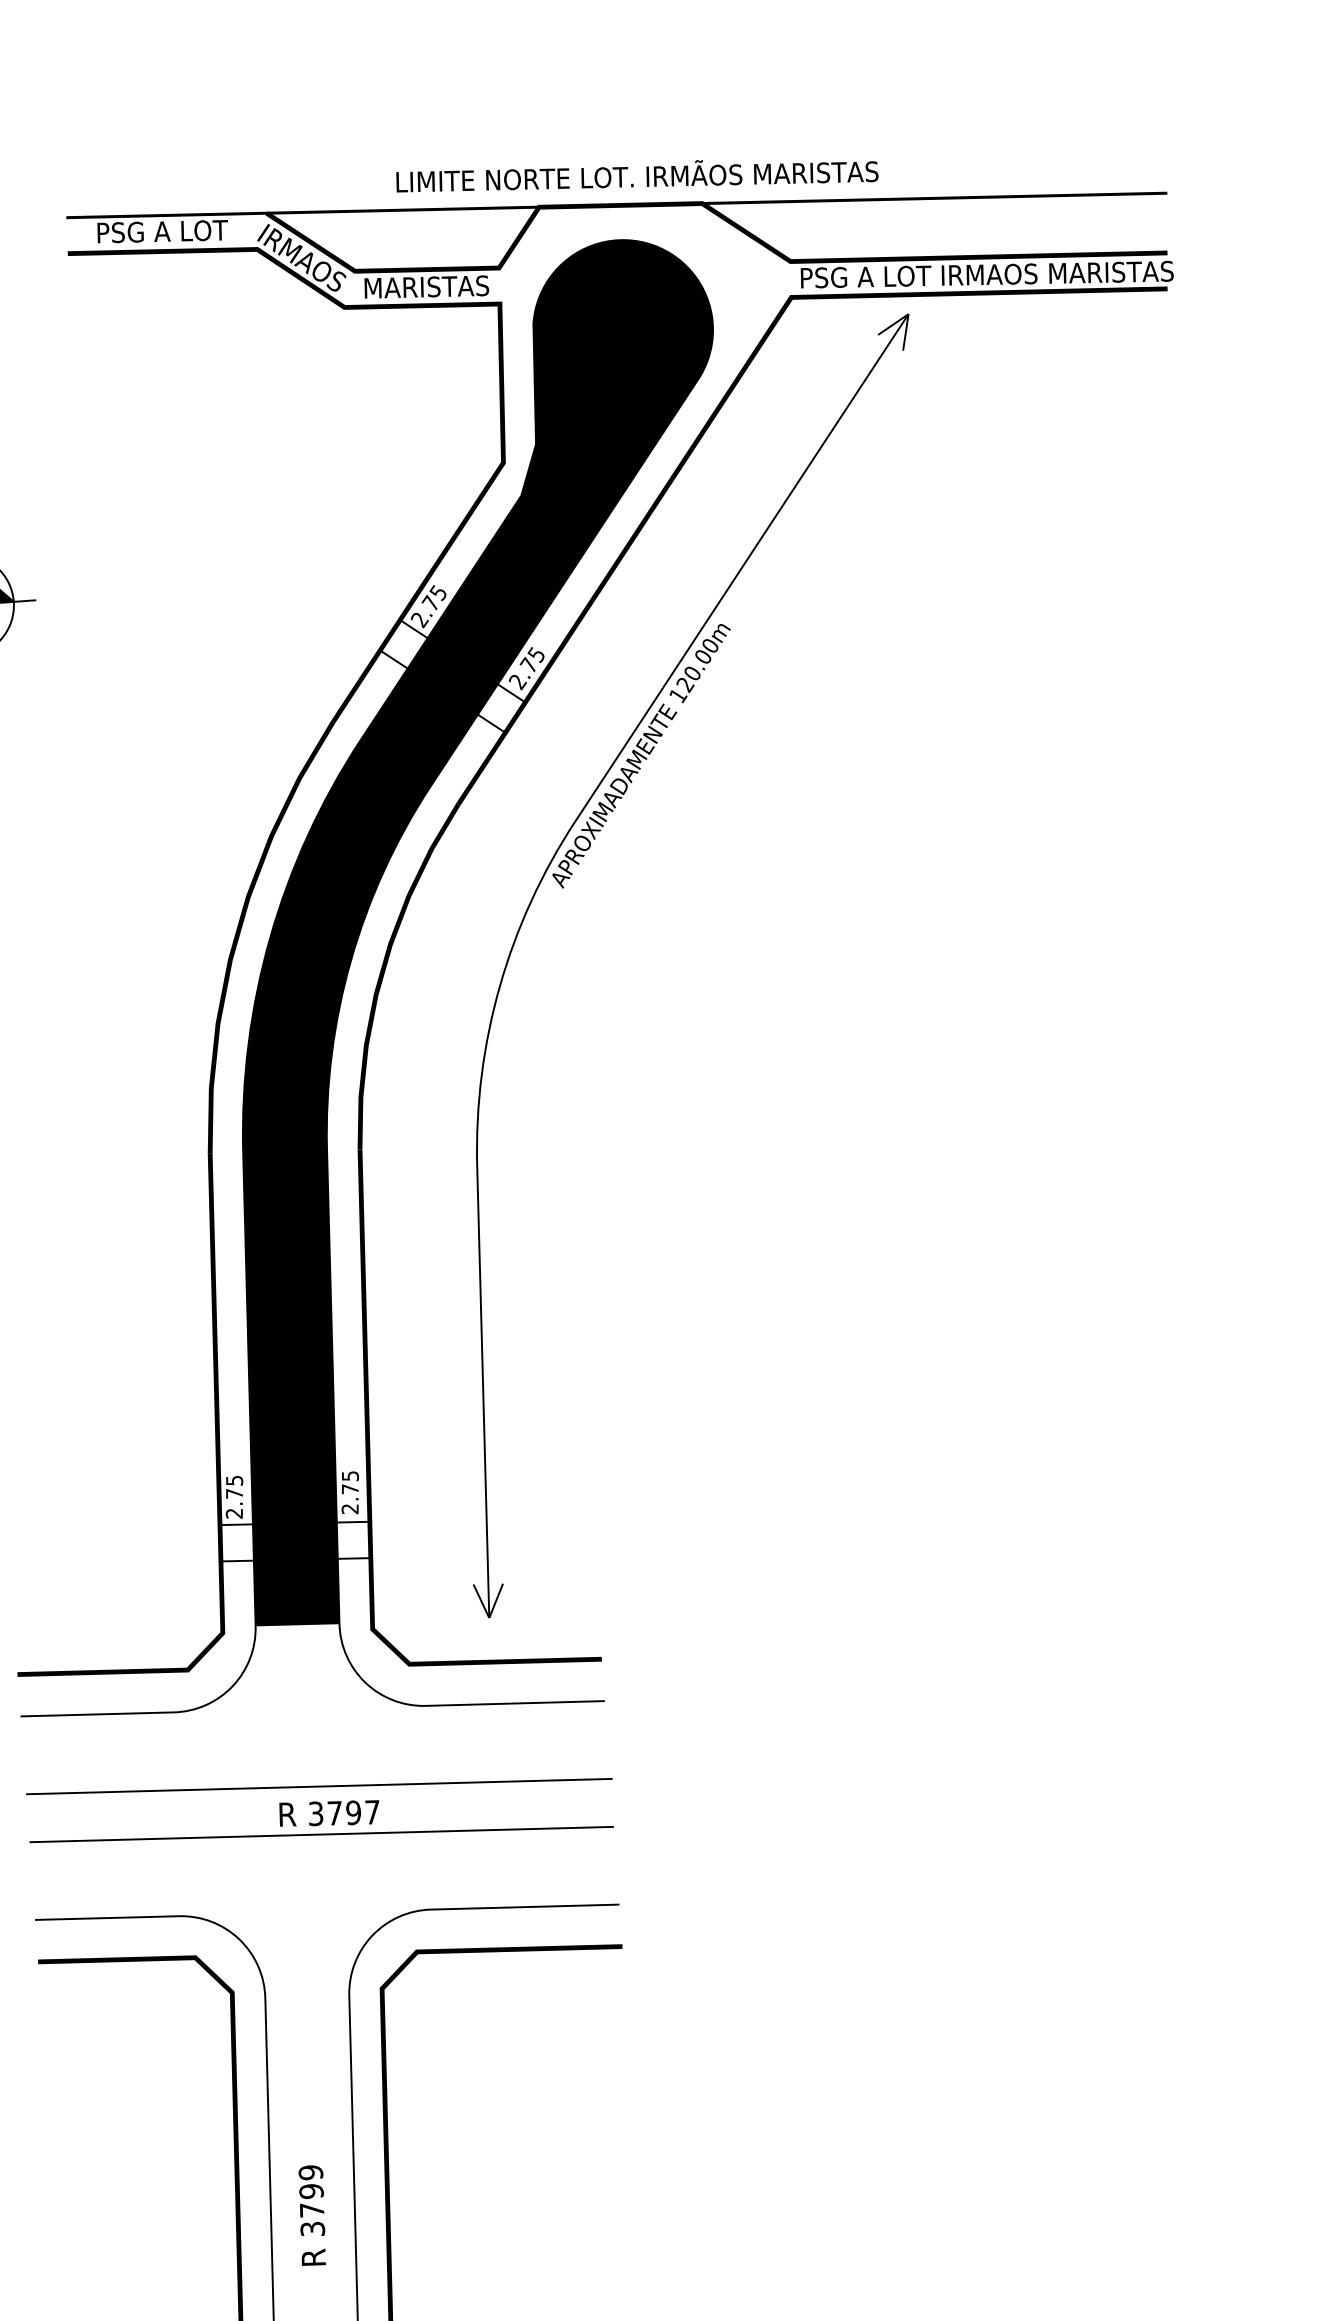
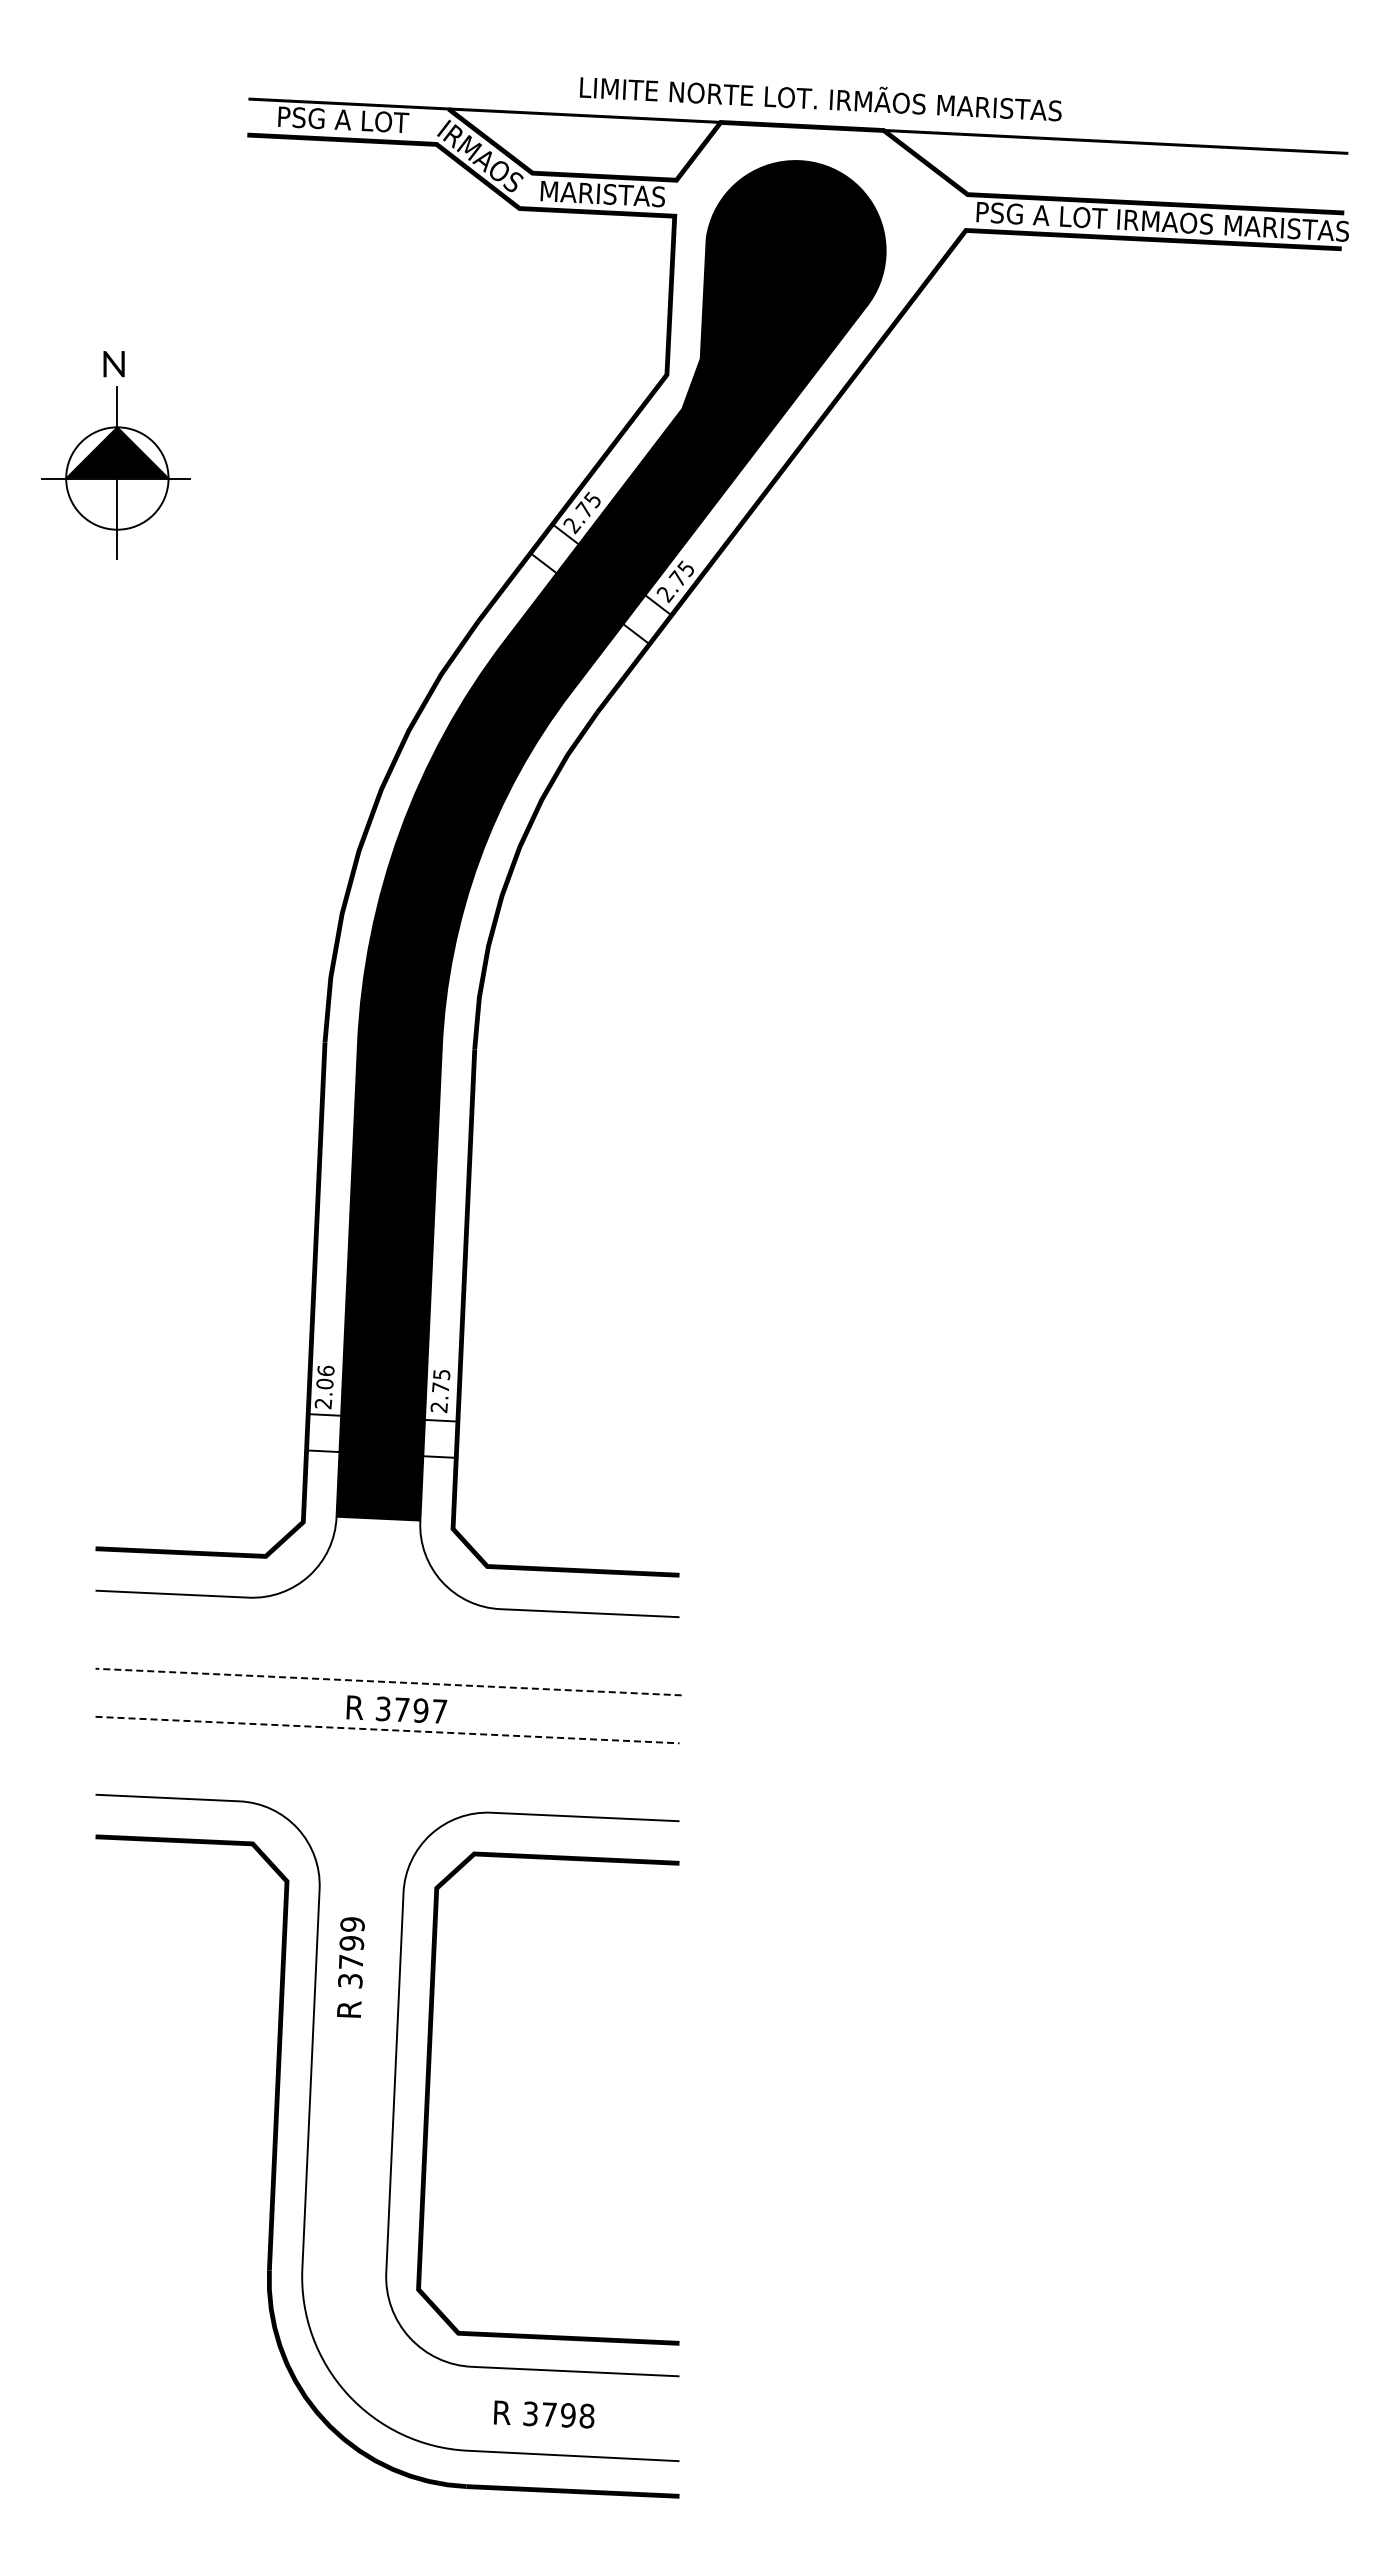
part: (569, 878) -> (703, 794), removed
text: (234, 1487) -> (325, 1377), 2.75 -> 2.06
line: (319, 1787) -> (388, 1682), solid -> dashed
line: (322, 1834) -> (388, 1730), solid -> dashed
text: (311, 2215) -> (350, 1967), moved

